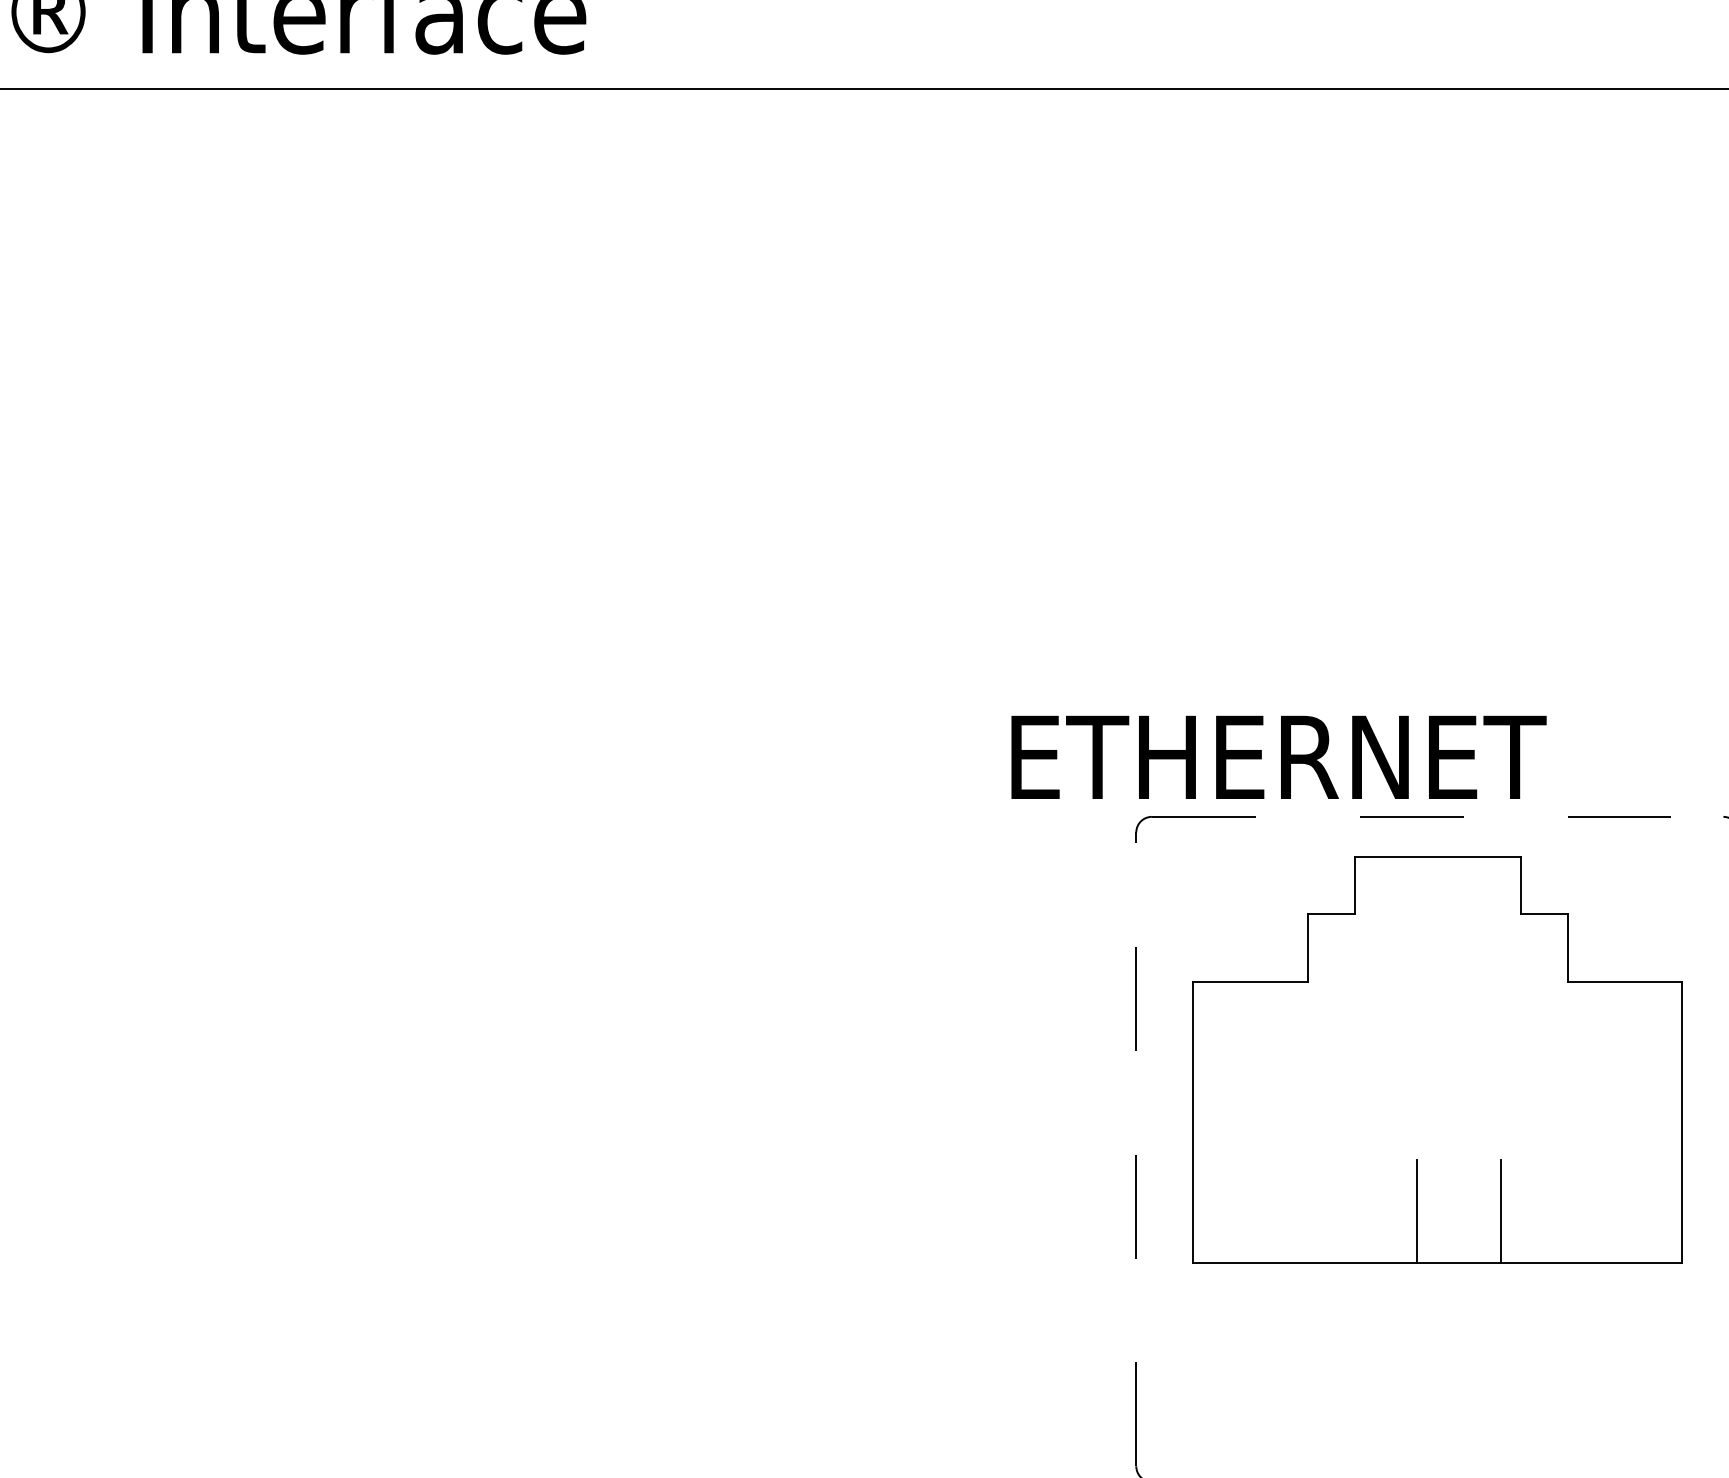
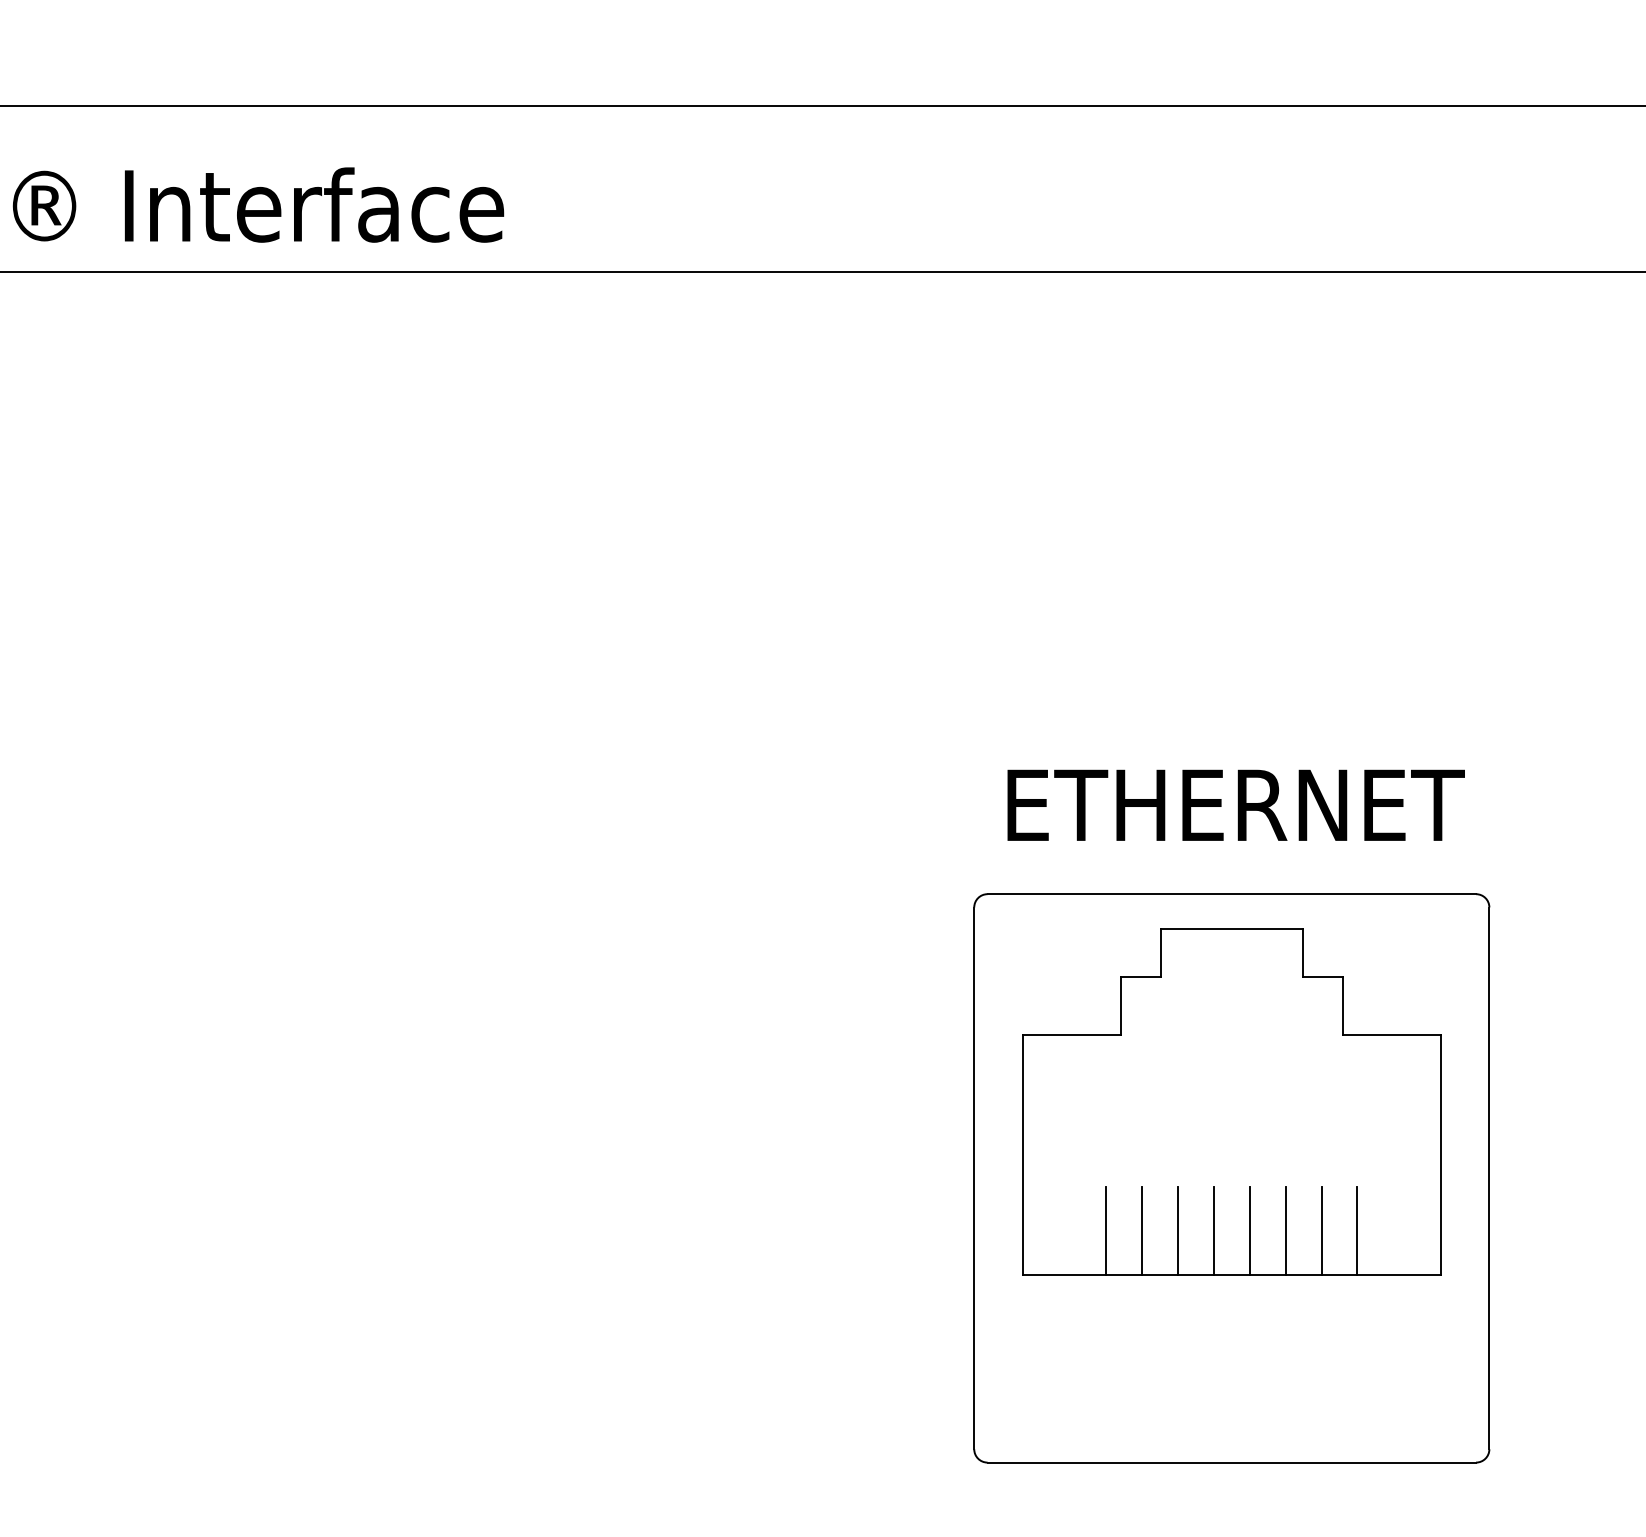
text: (1278, 756) -> (1235, 804), moved
line: (1438, 817) -> (1232, 894), dashed -> solid
line: (1136, 1149) -> (974, 1178), dashed -> solid
line: (1291, 1211) -> (1106, 1231), added
line: (1333, 1211) -> (1142, 1231), added
line: (1374, 1211) -> (1177, 1231), added
line: (1458, 1211) -> (1249, 1231), added
line: (1542, 1211) -> (1321, 1231), added
line: (1584, 1211) -> (1357, 1231), added

